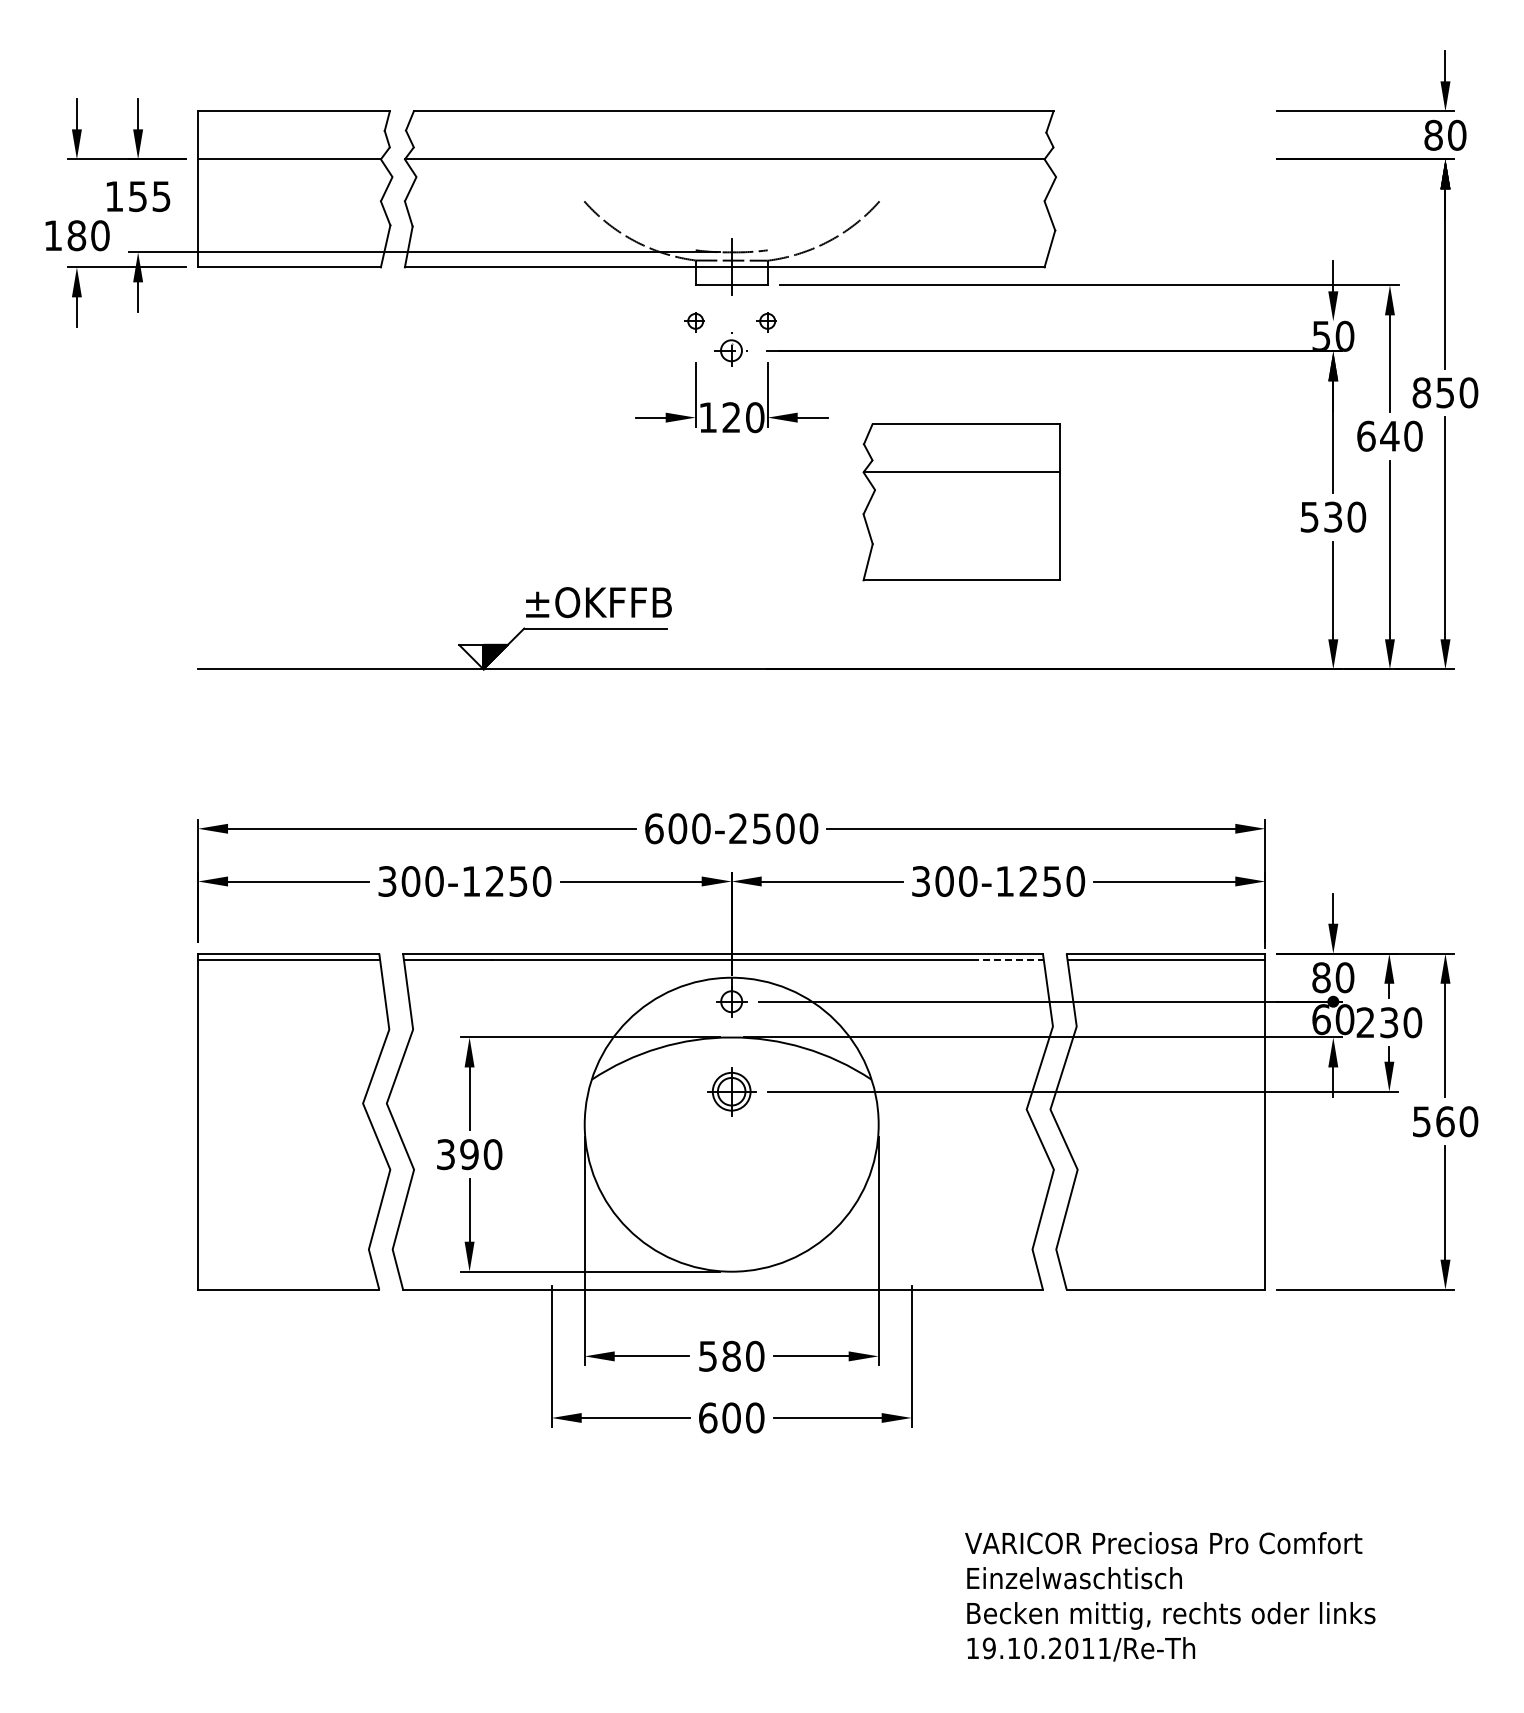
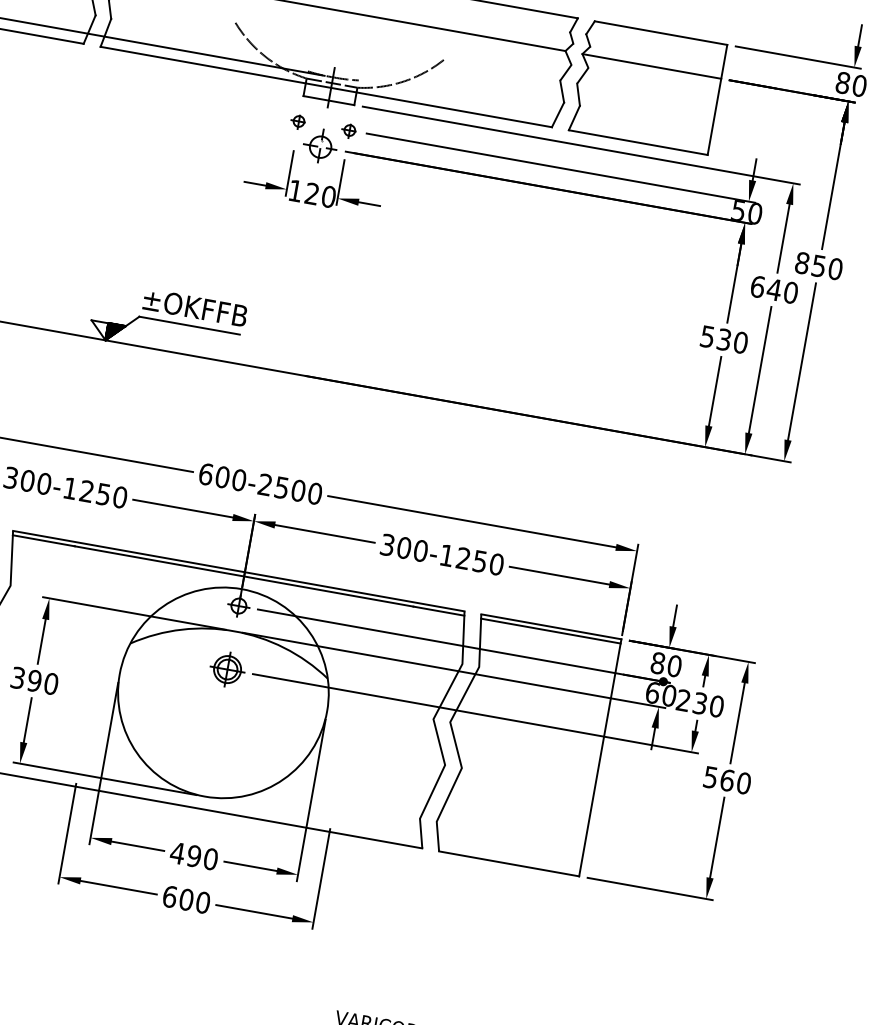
line: (1066, 321) -> (560, 168), added
part: (730, 349) -> (320, 145), size x1.43
part: (961, 502) -> (647, 87), moved
line: (1008, 959) -> (439, 611), dashed -> solid
text: (719, 1356) -> (185, 854), 580 -> 490

